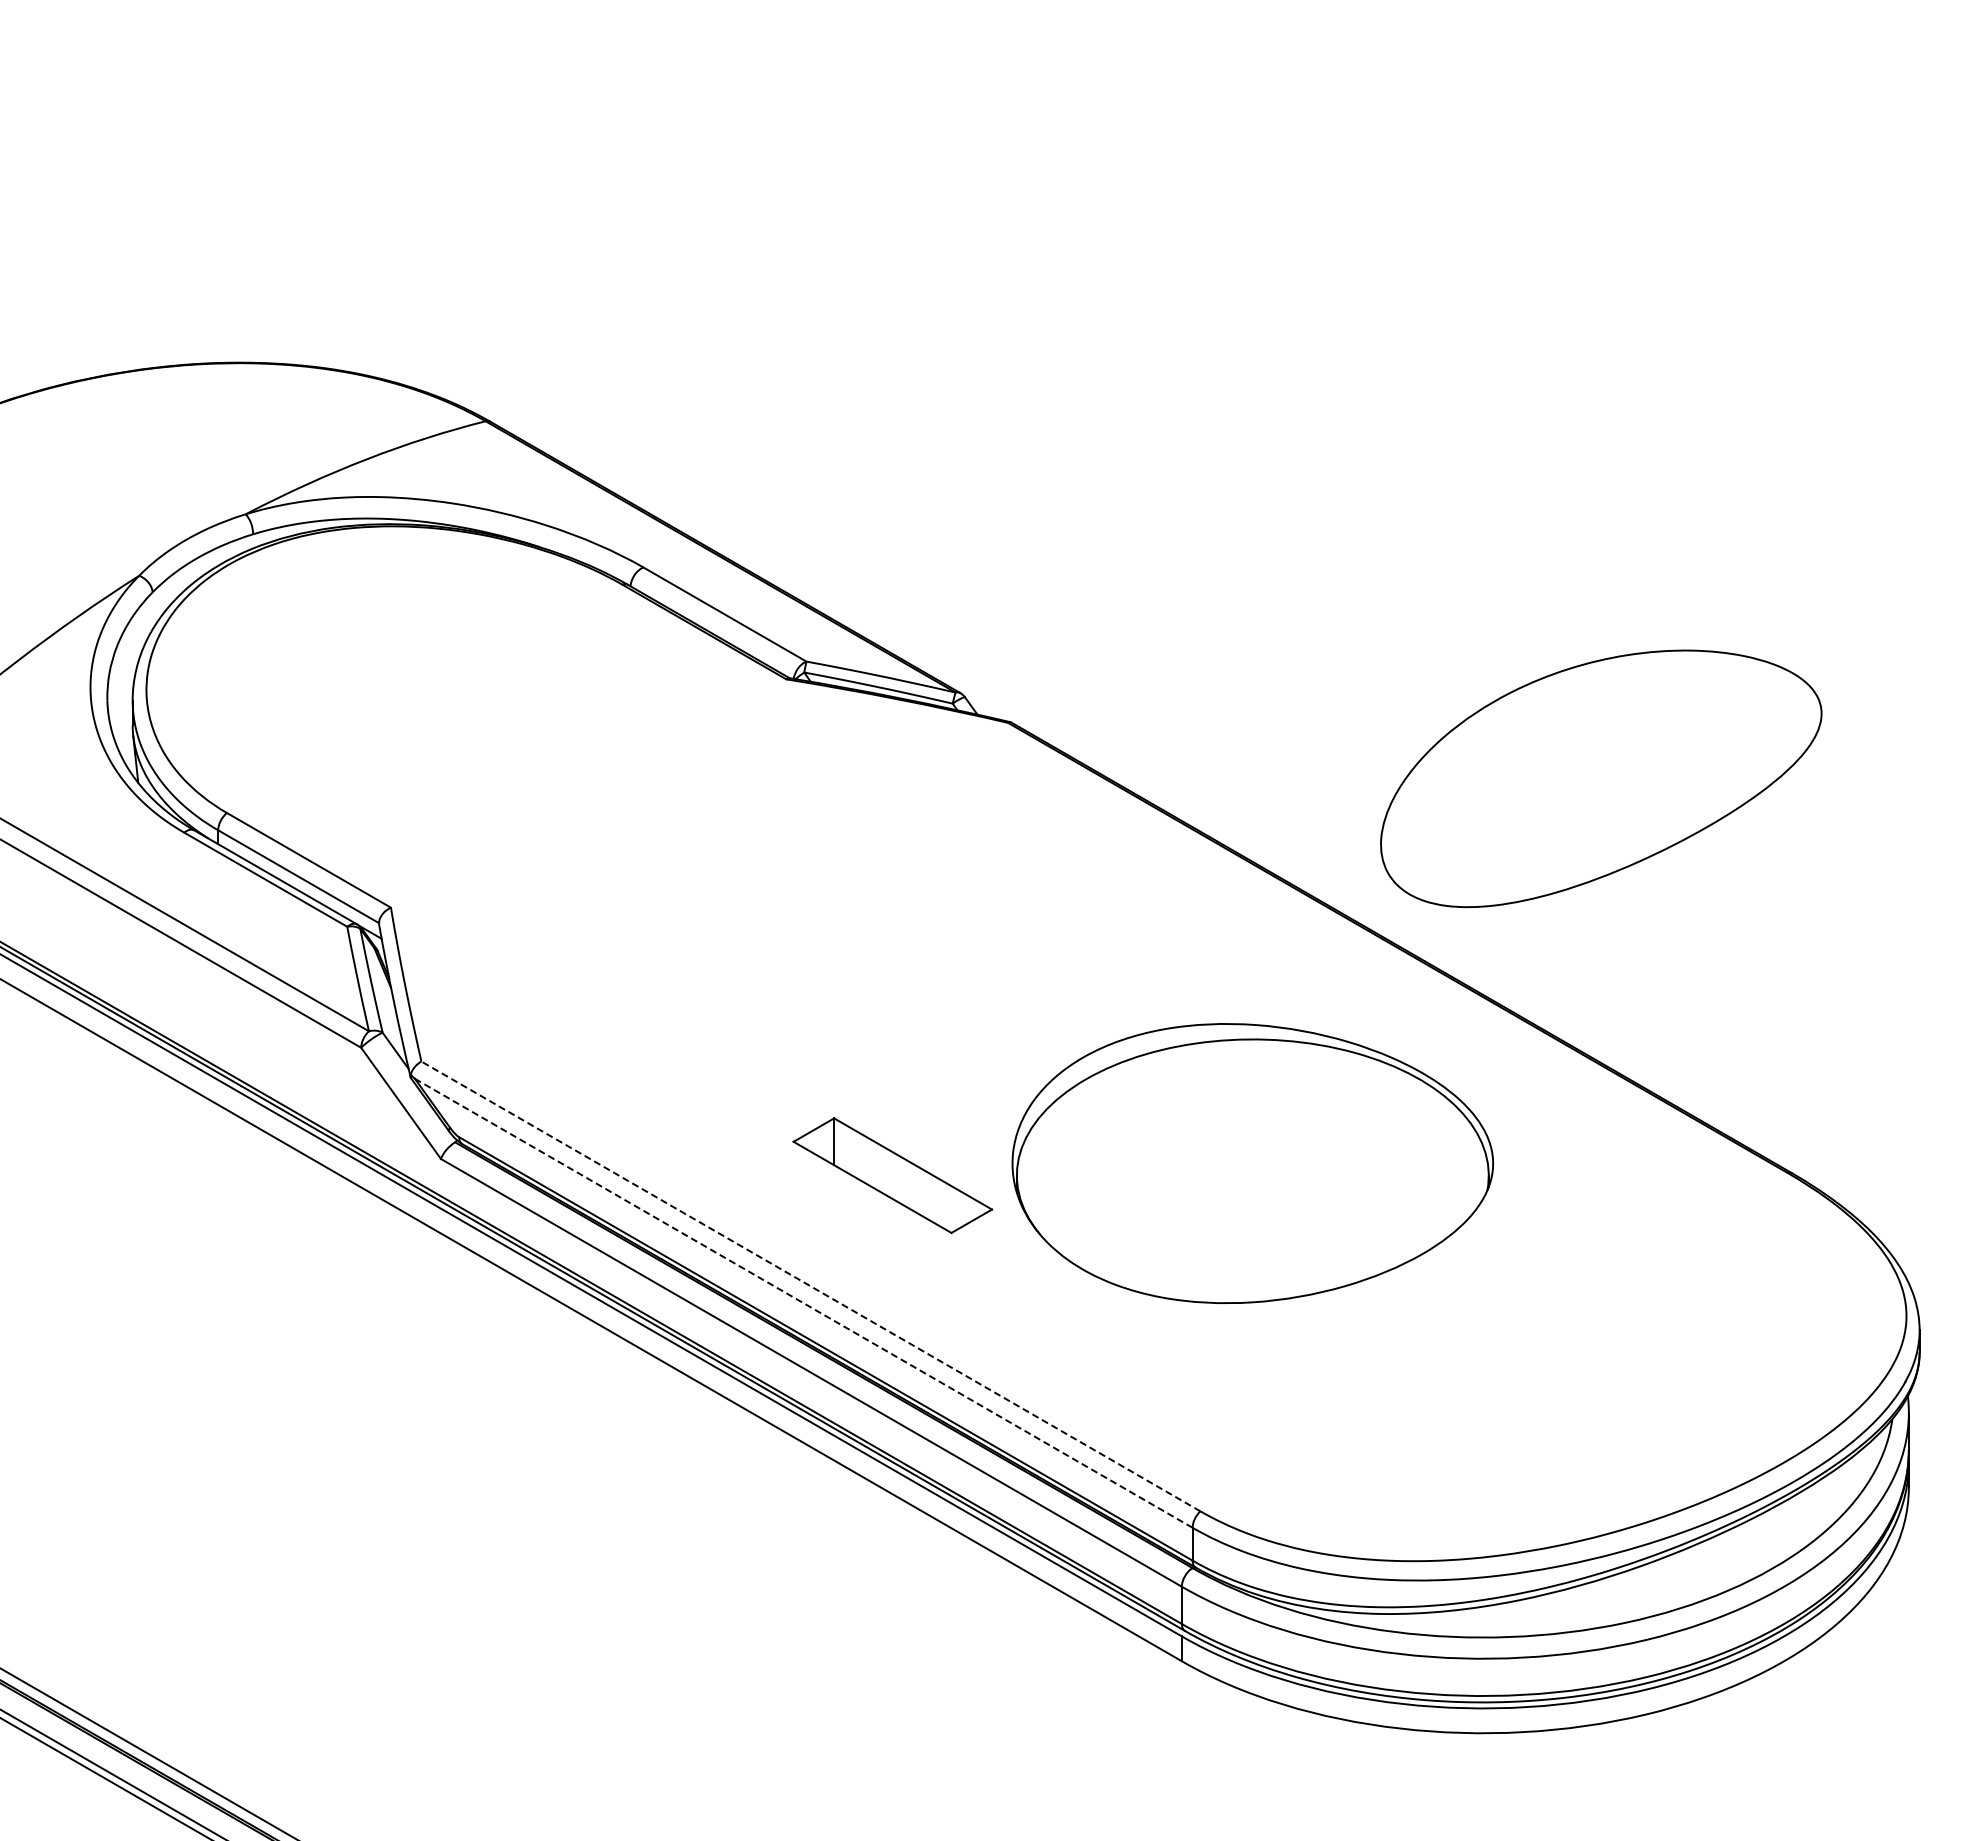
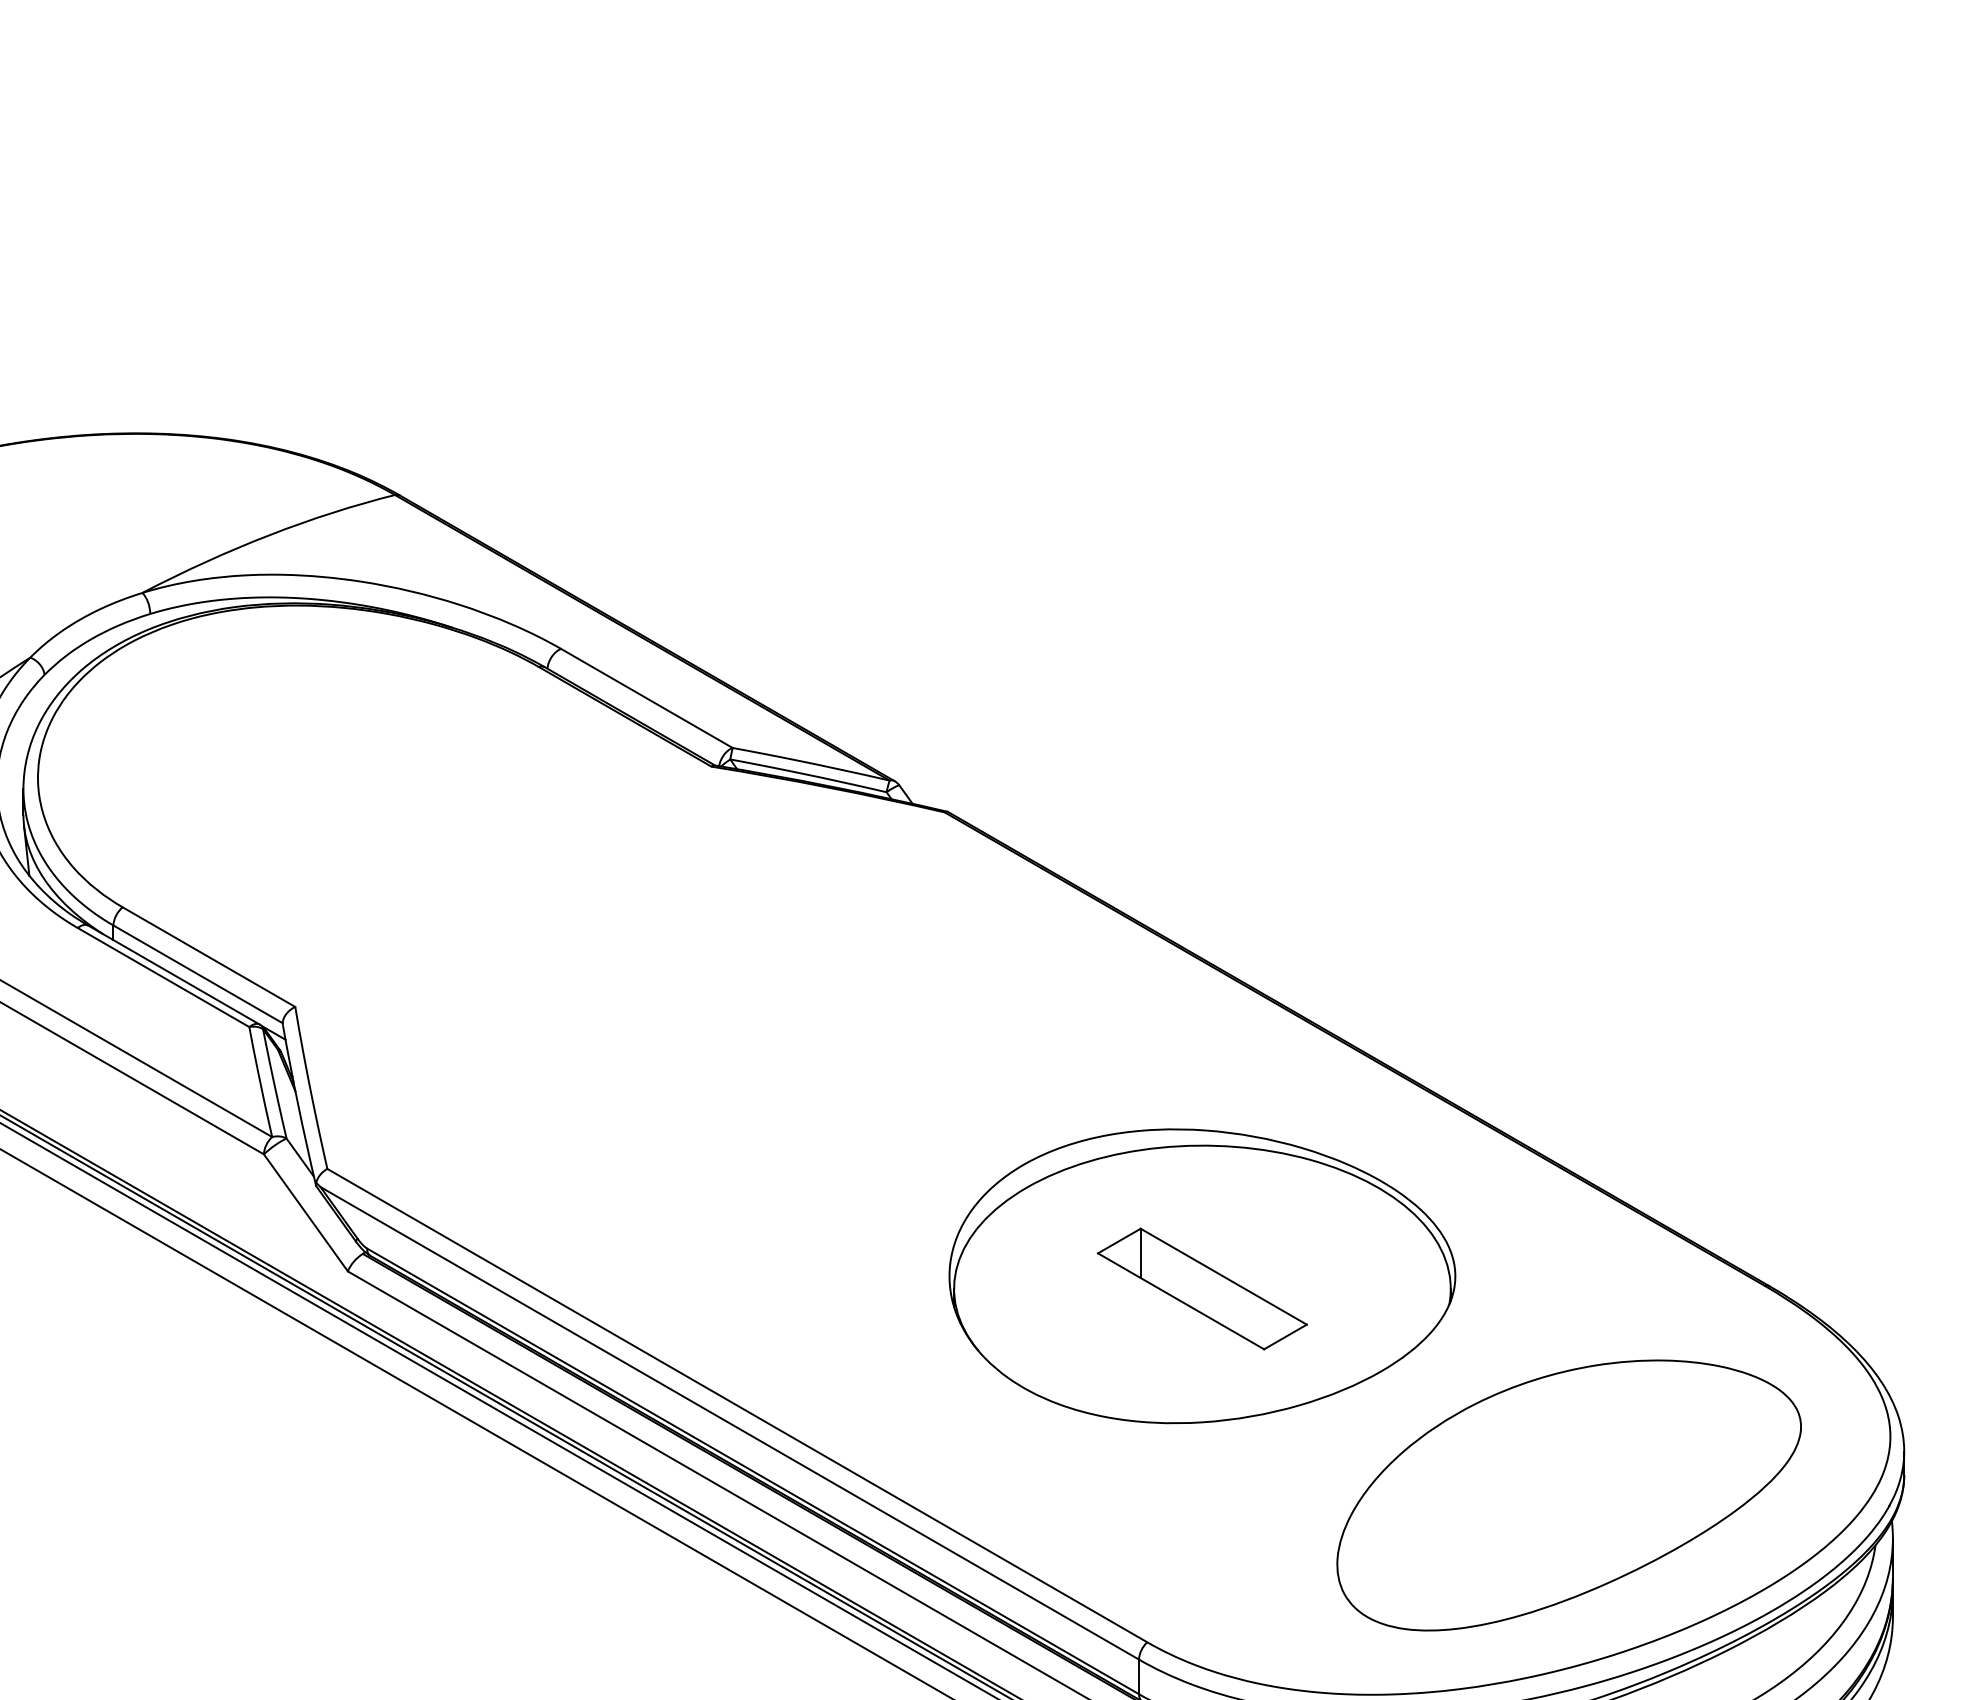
part: (1601, 778) -> (1569, 1495), moved
part: (892, 1175) -> (1202, 1288), moved
line: (810, 1286) -> (736, 1405), dashed -> solid
line: (803, 1303) -> (729, 1423), dashed -> solid

